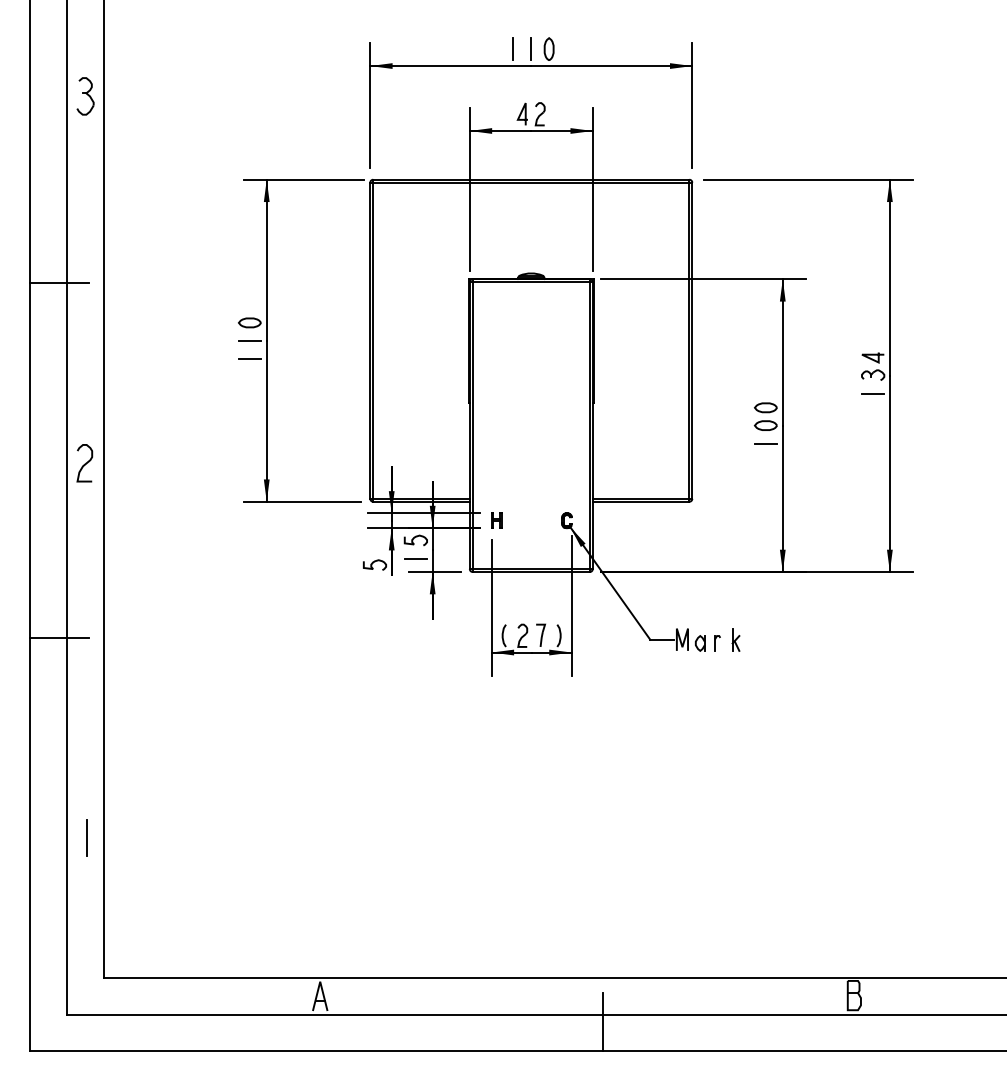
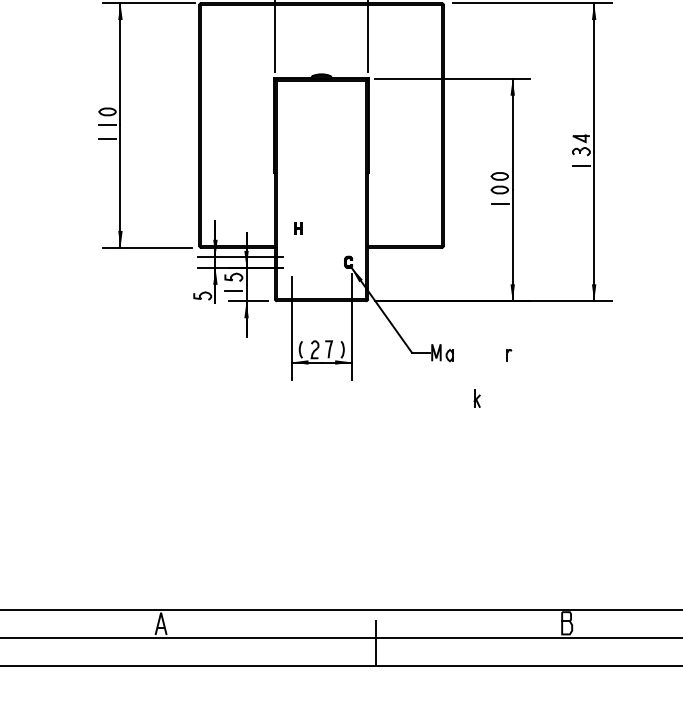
part: (496, 520) -> (298, 228), moved
part: (735, 639) -> (476, 398), moved
part: (717, 643) -> (509, 355), moved

